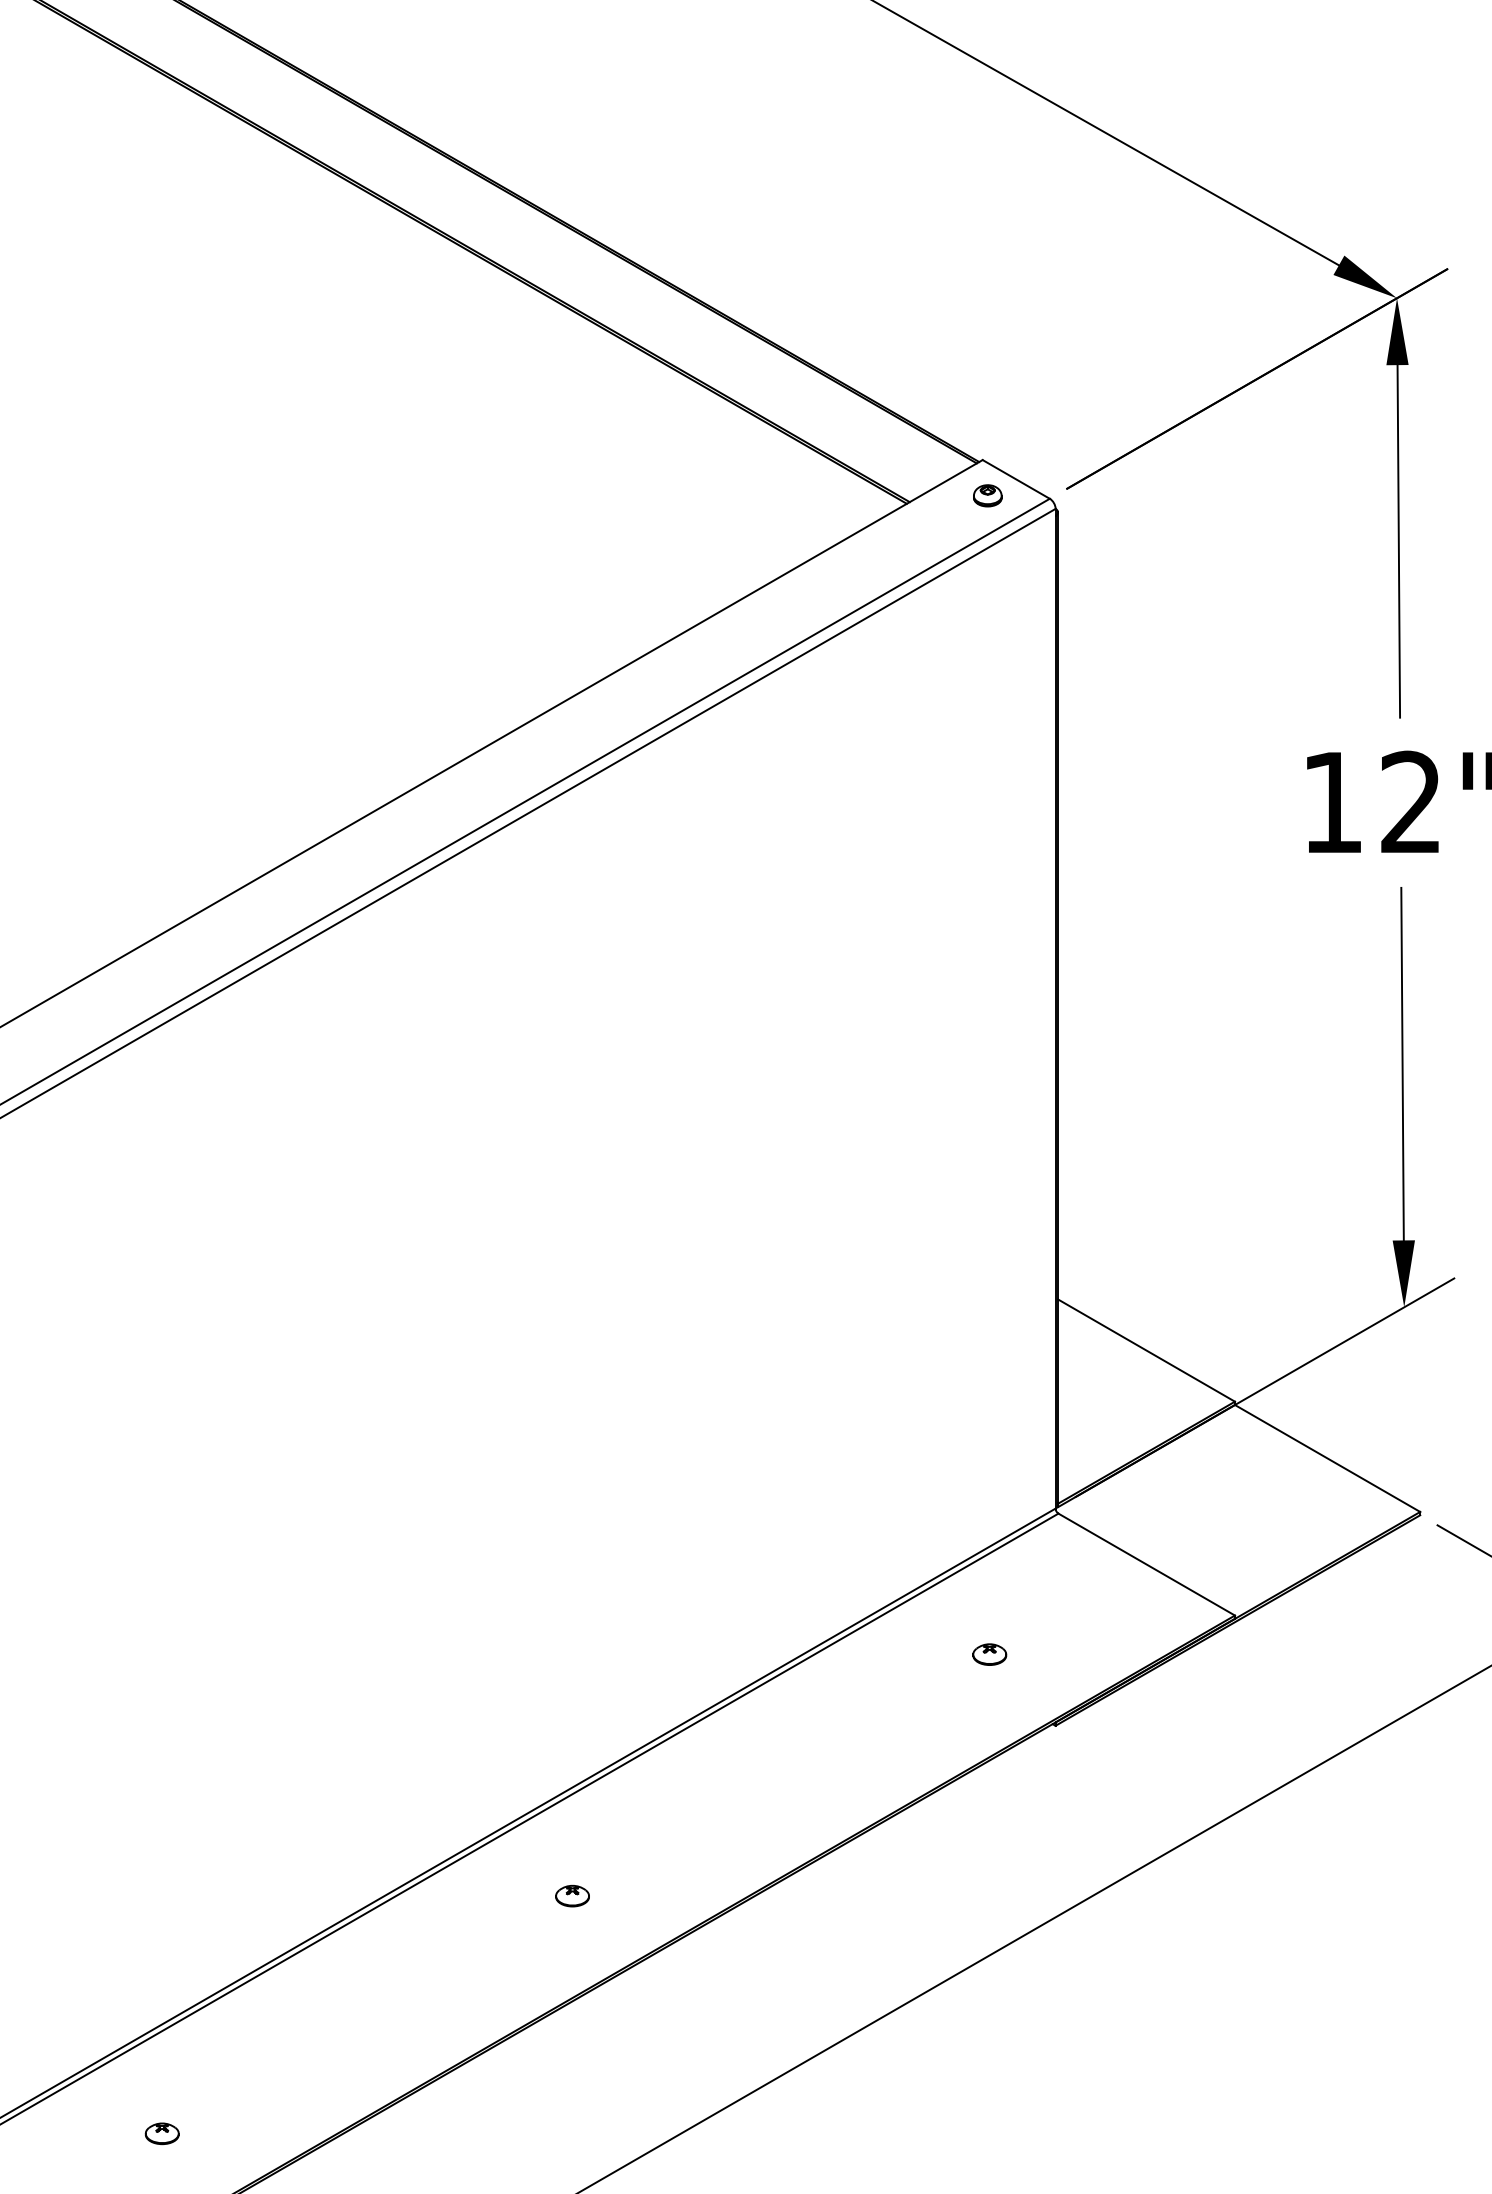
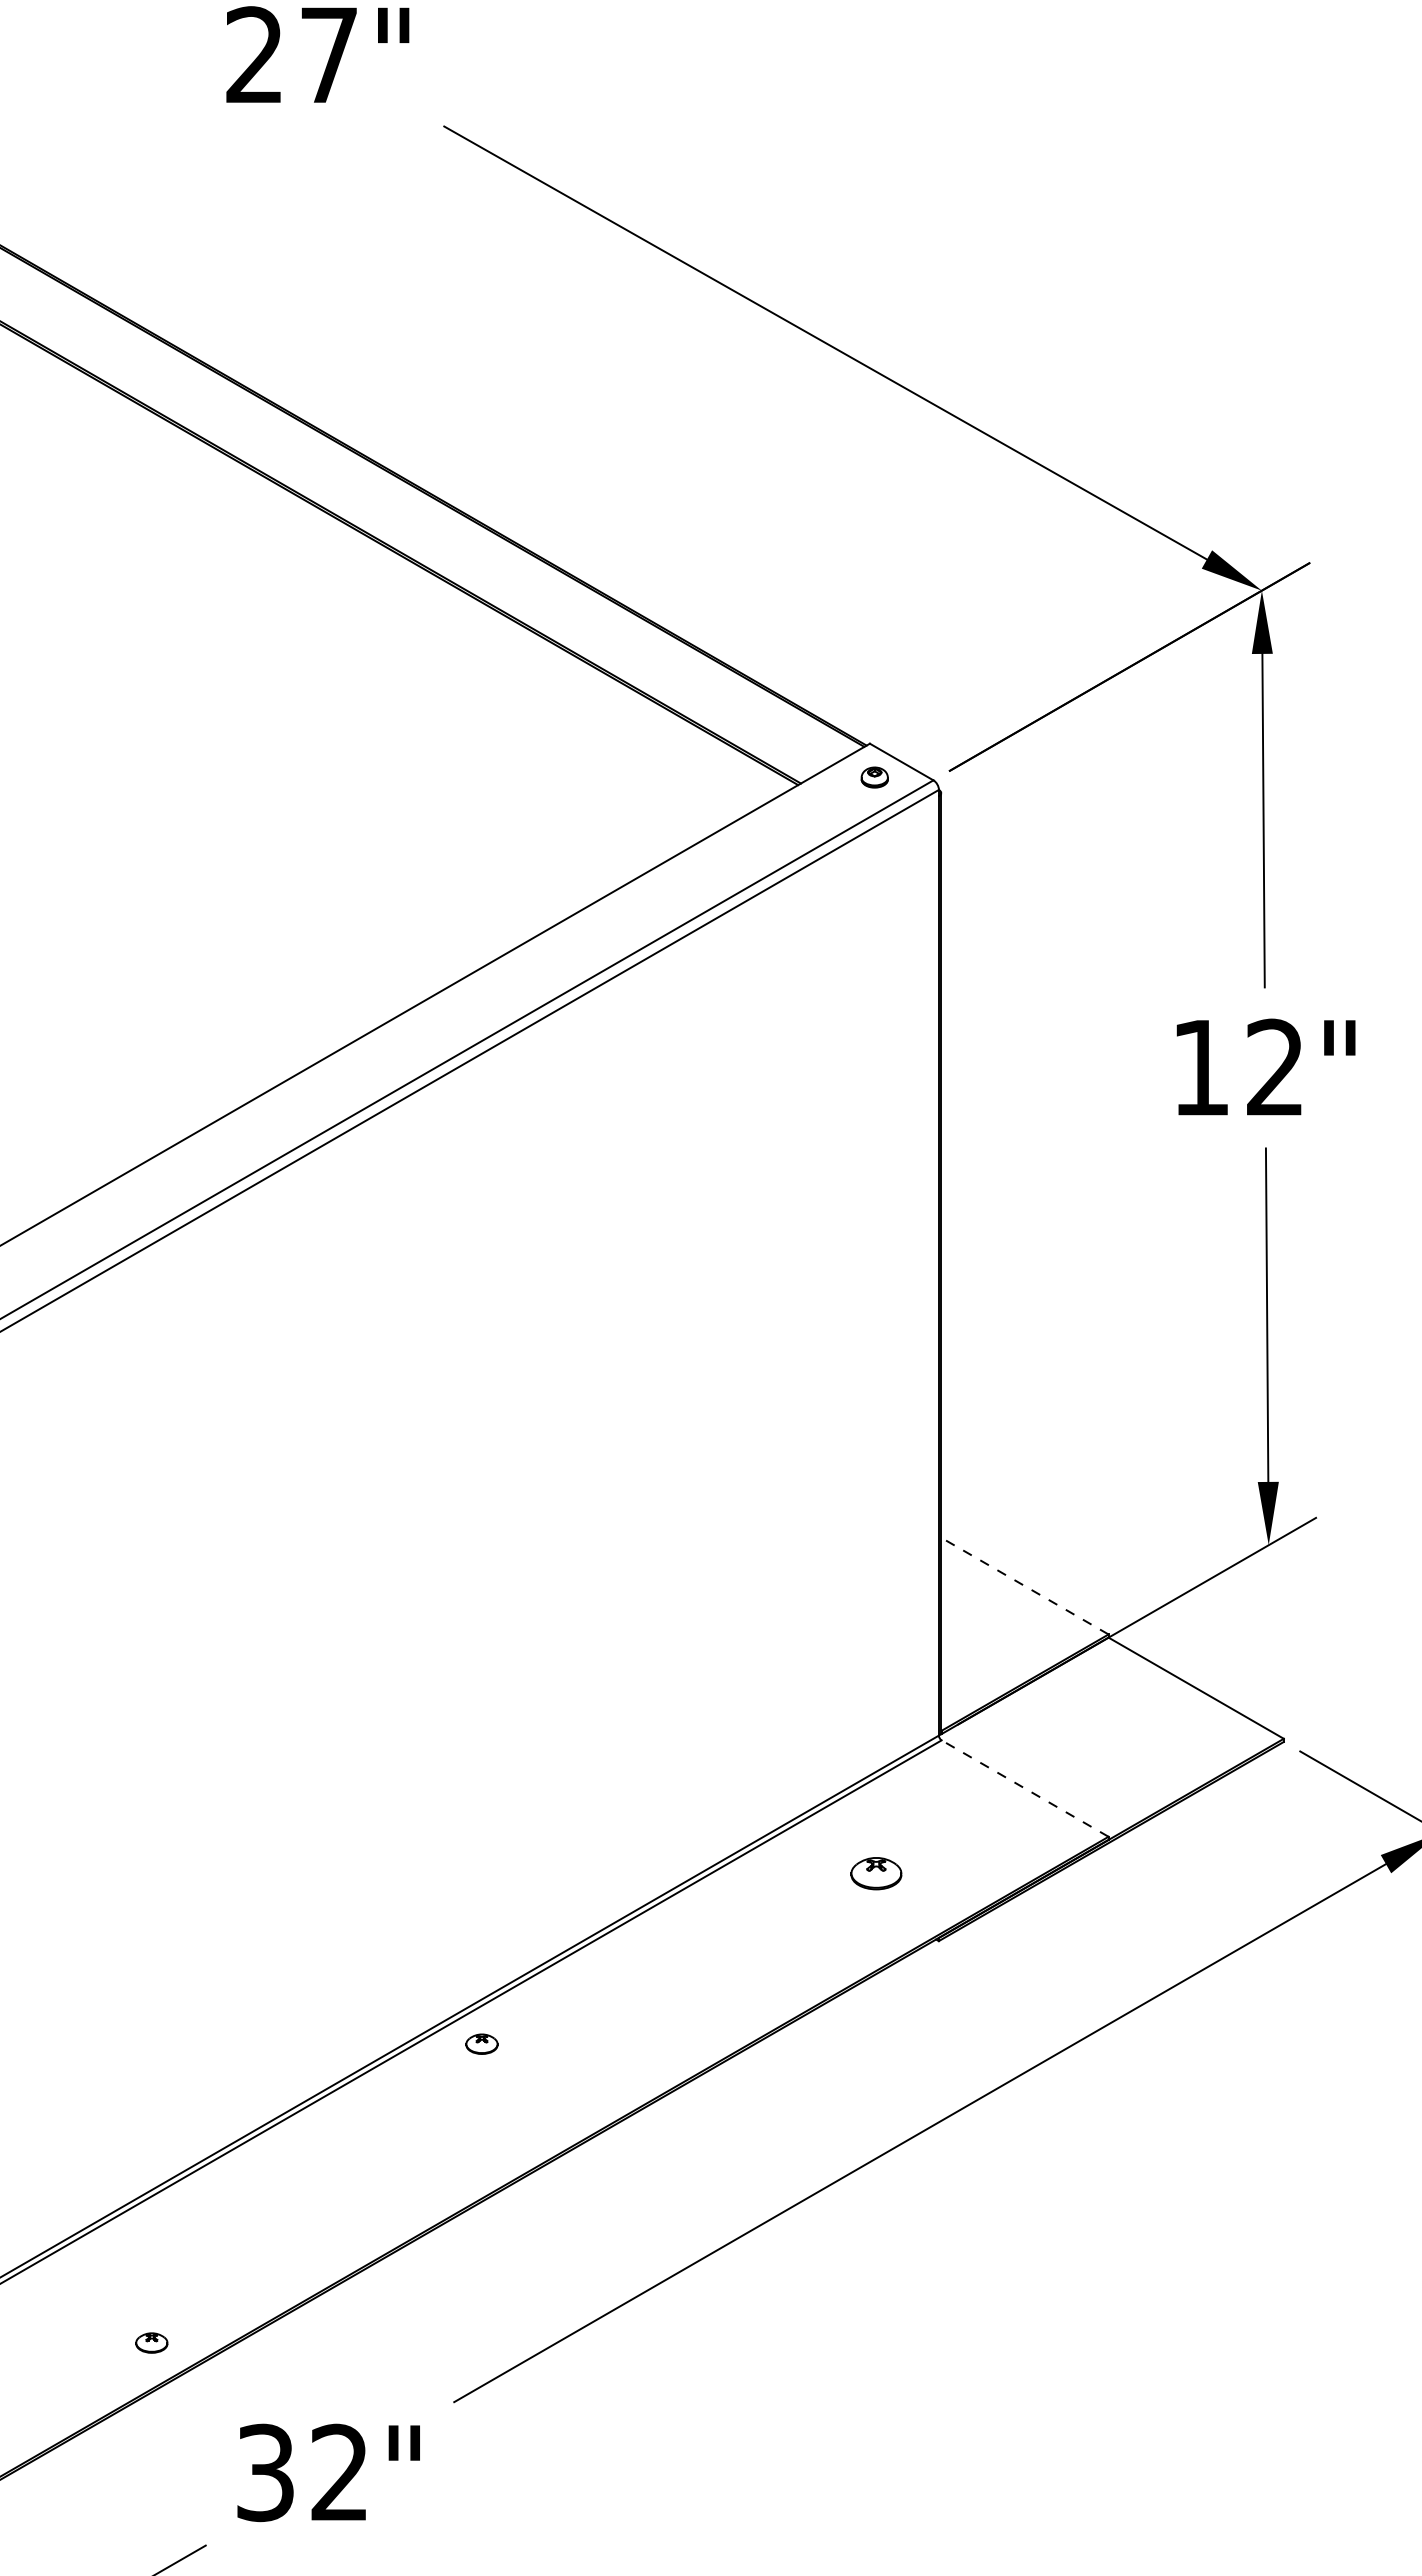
line: (1146, 1350) -> (1024, 1586), solid -> dashed
line: (1146, 1564) -> (1024, 1788), solid -> dashed
part: (989, 1654) -> (876, 1873), size x1.6
part: (572, 1895) -> (481, 2043), moved
part: (161, 2133) -> (151, 2342), moved

